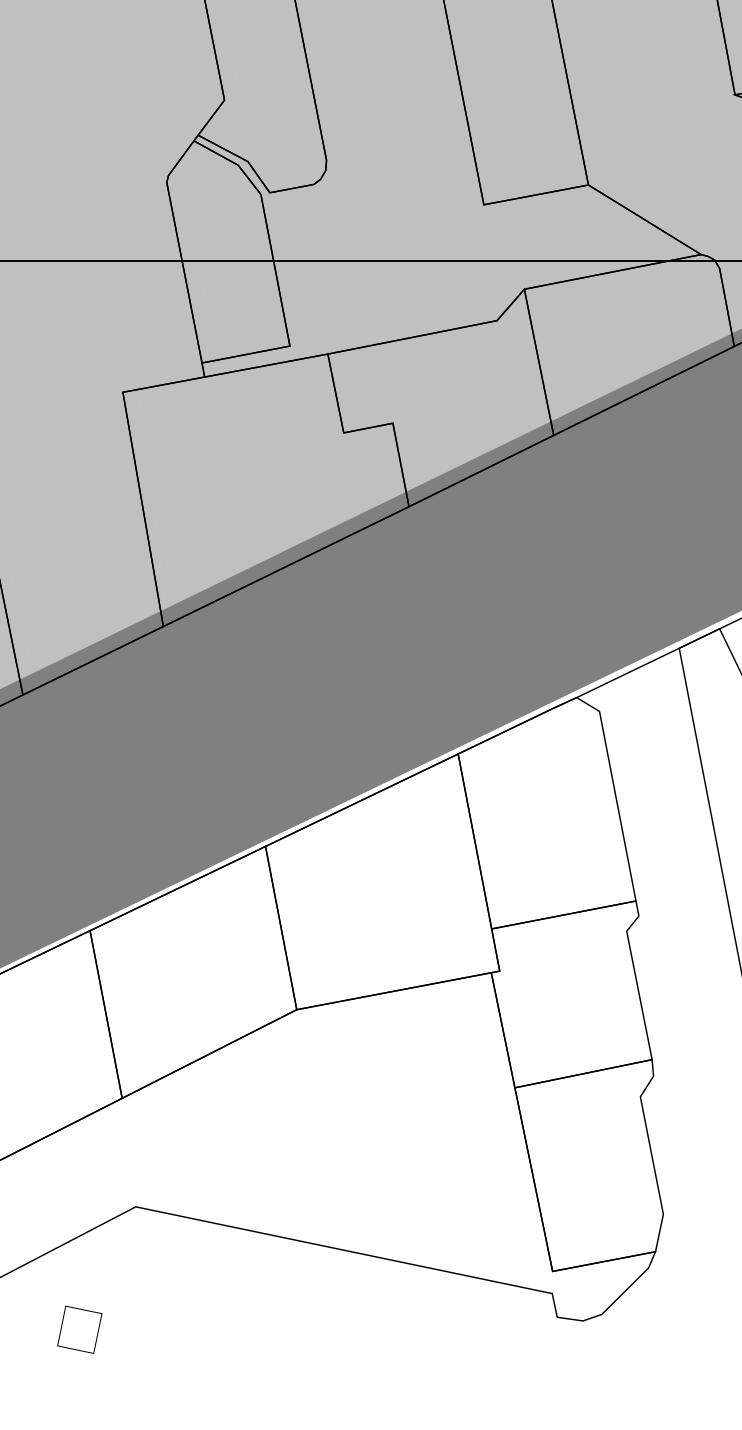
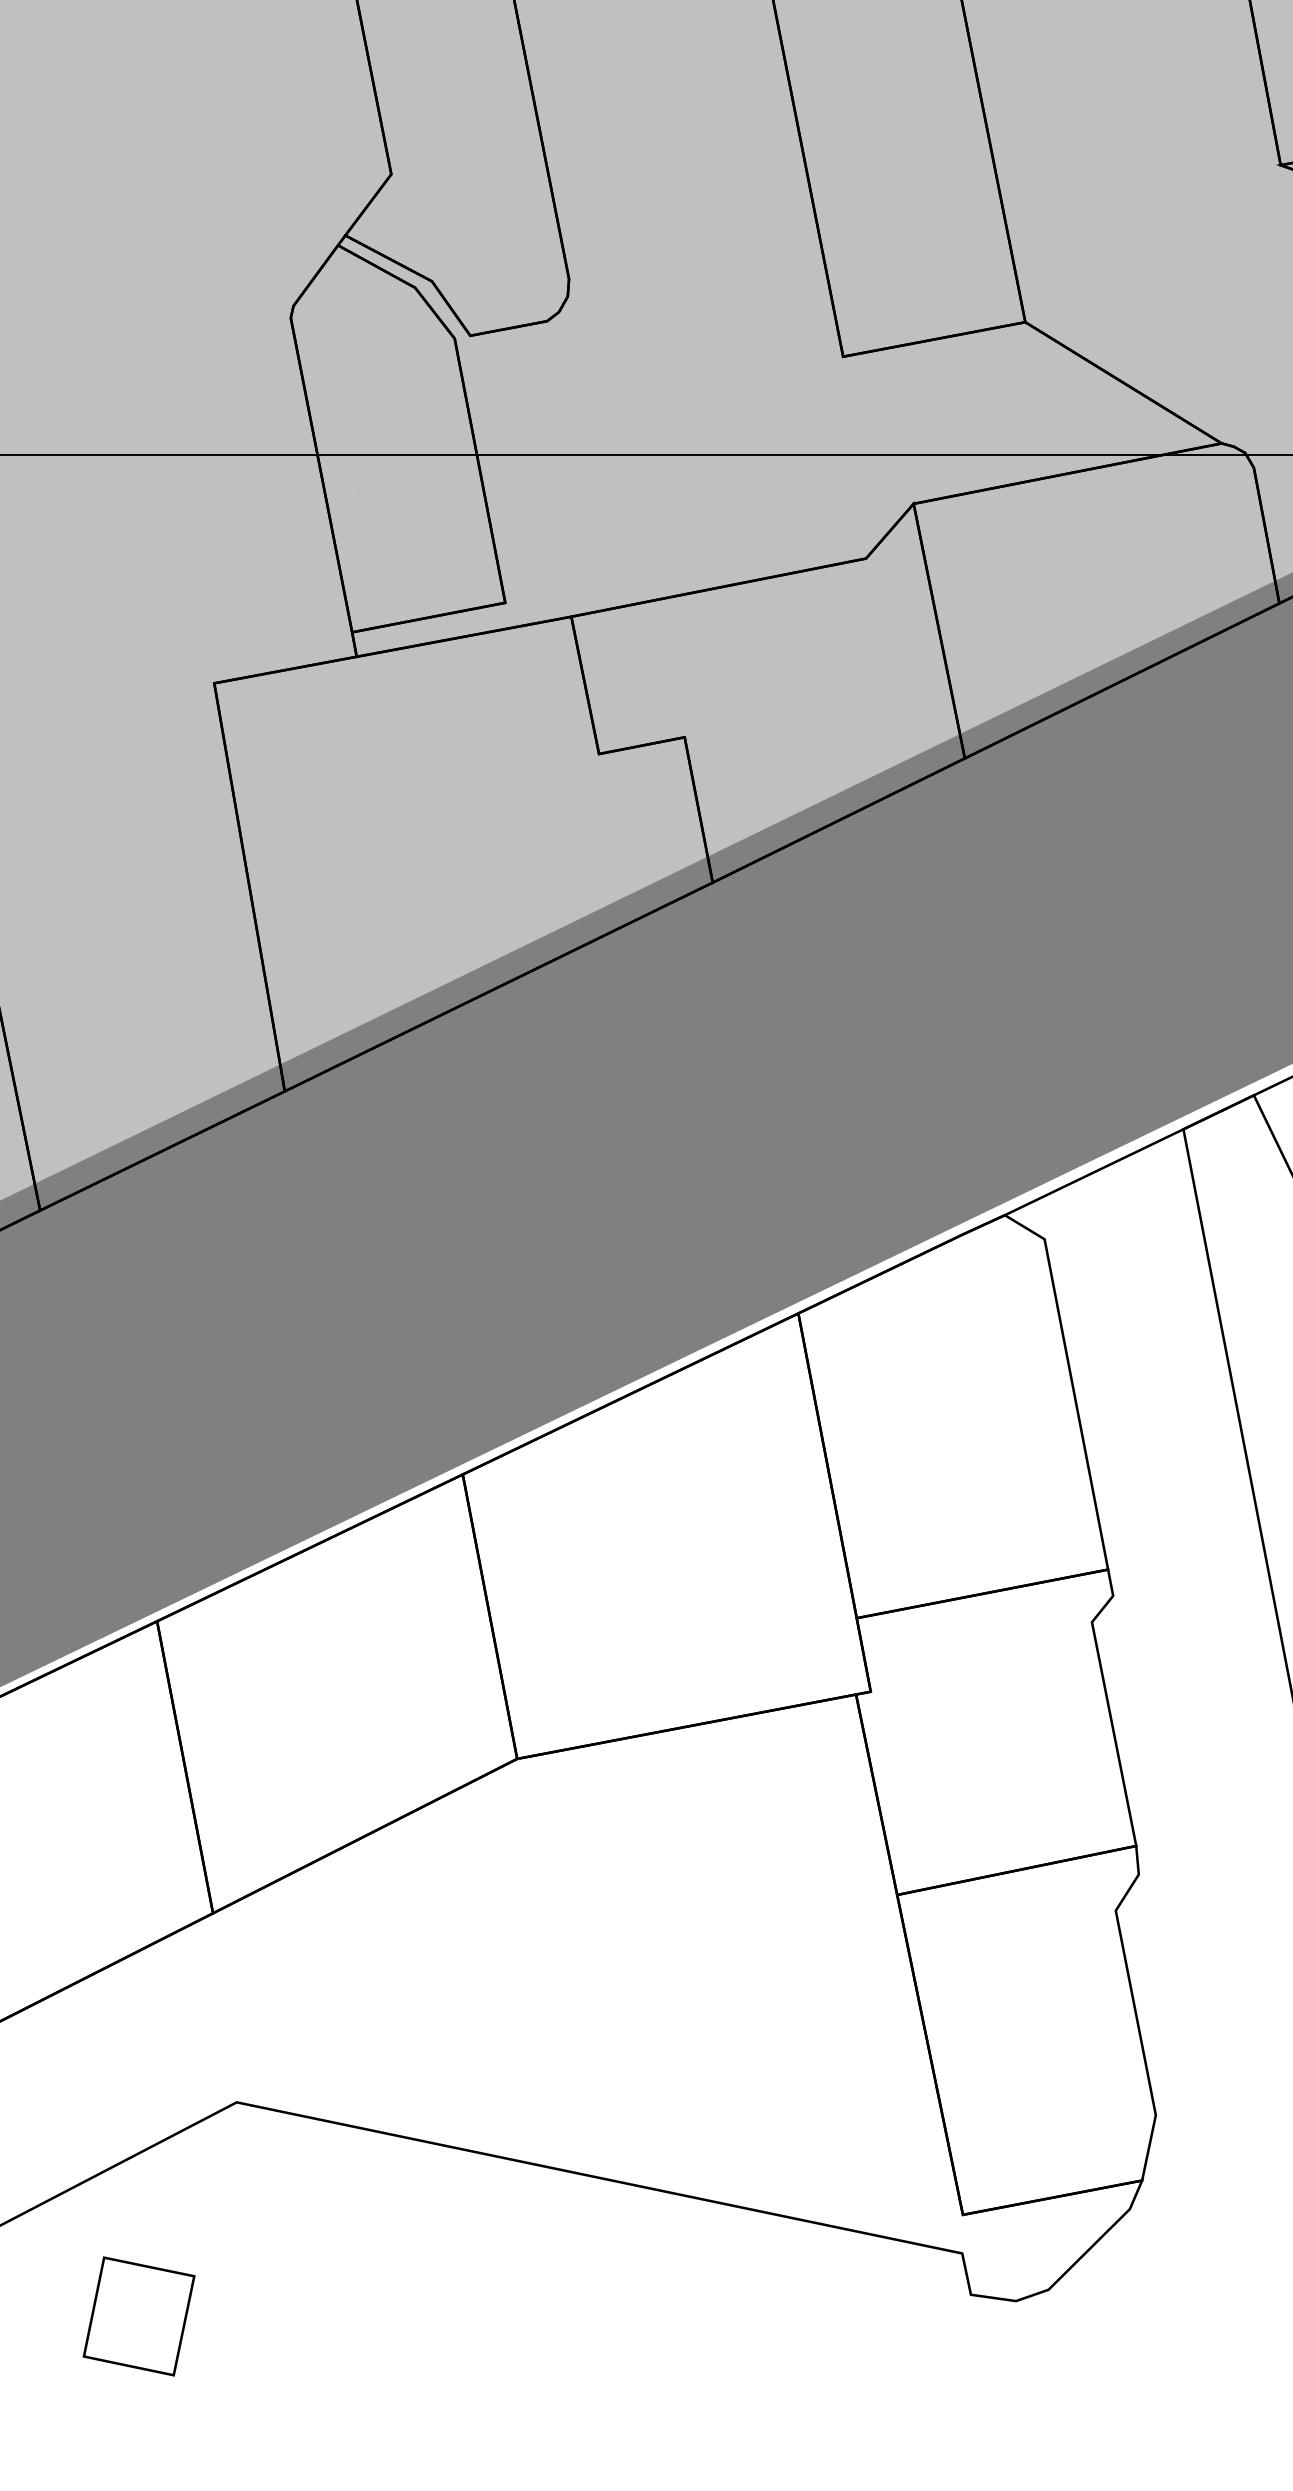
part: (79, 1329) -> (138, 2316), size x1.43

